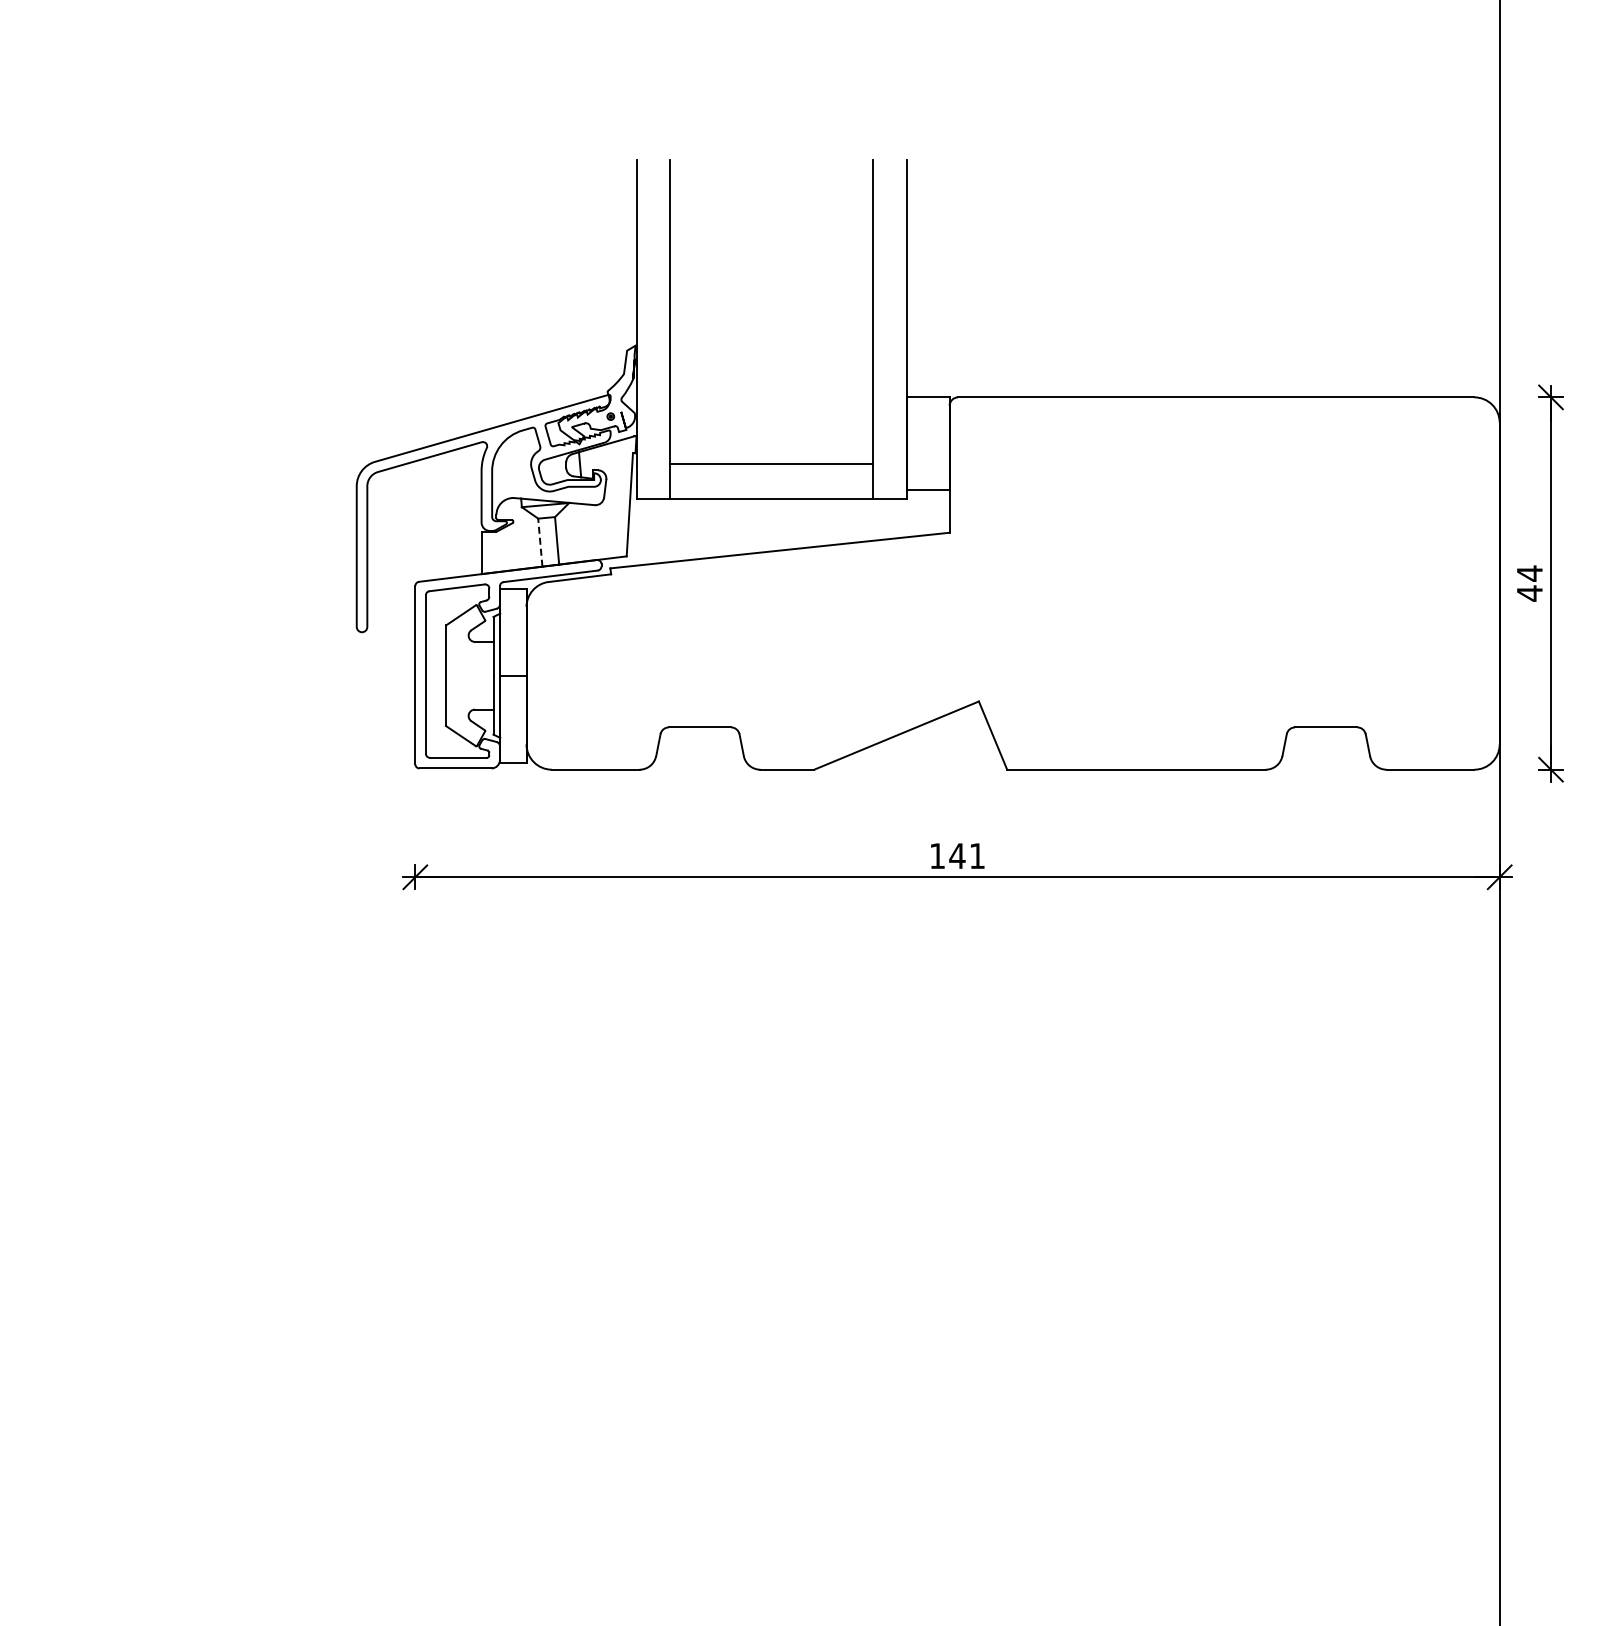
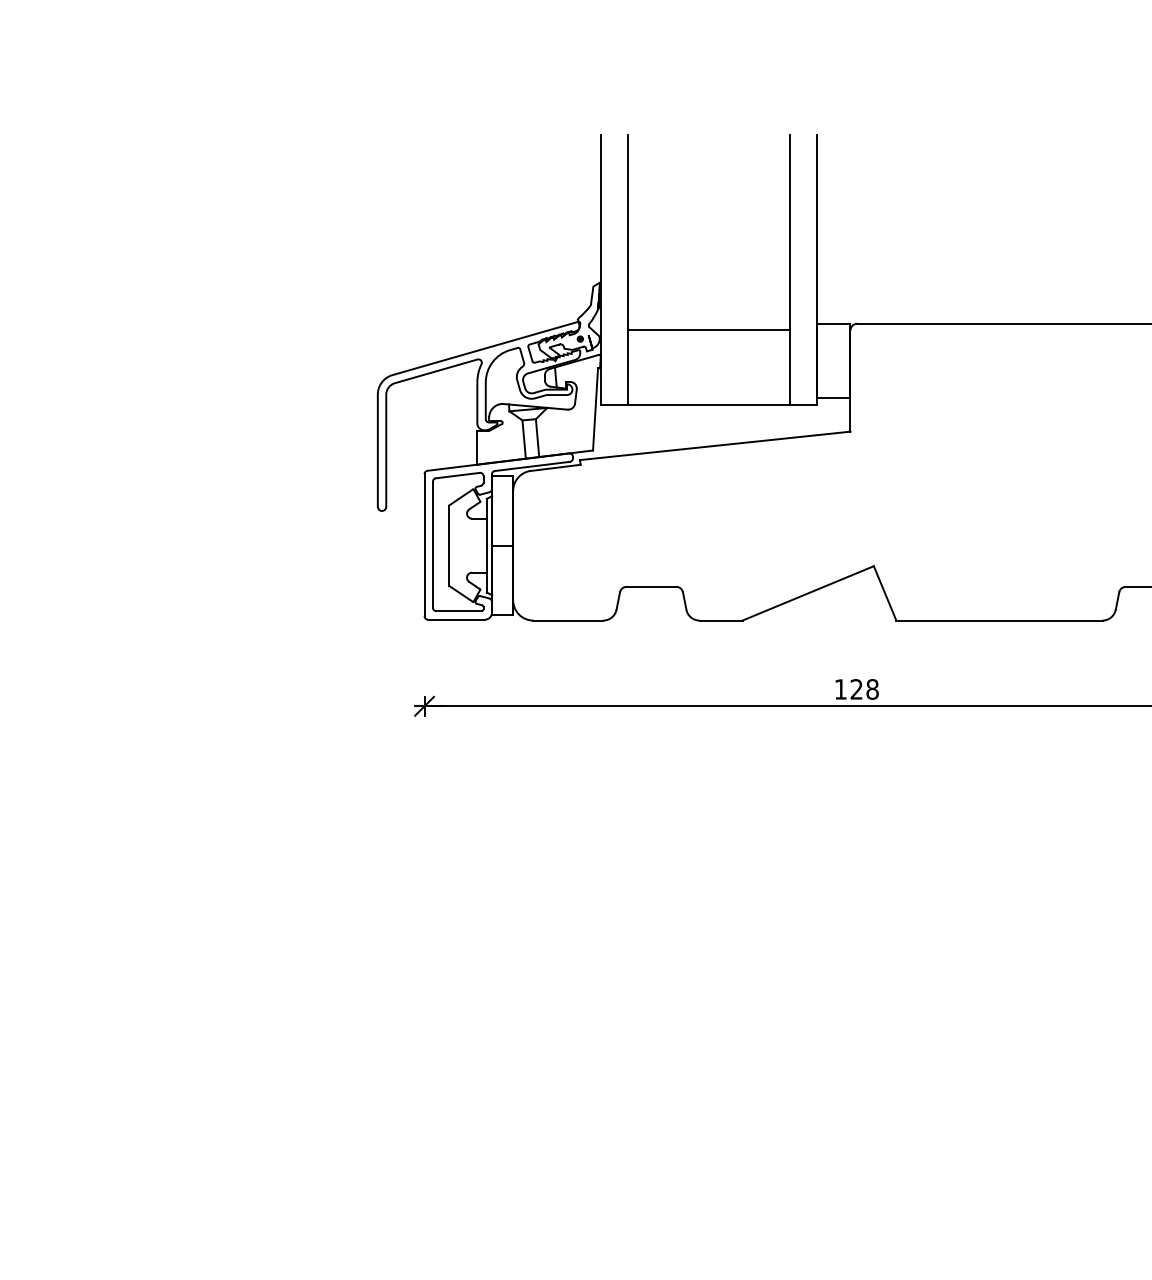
line: (771, 463) -> (708, 330), moved
line: (540, 542) -> (524, 439), dashed -> solid
text: (967, 856) -> (864, 689), 141 -> 128

